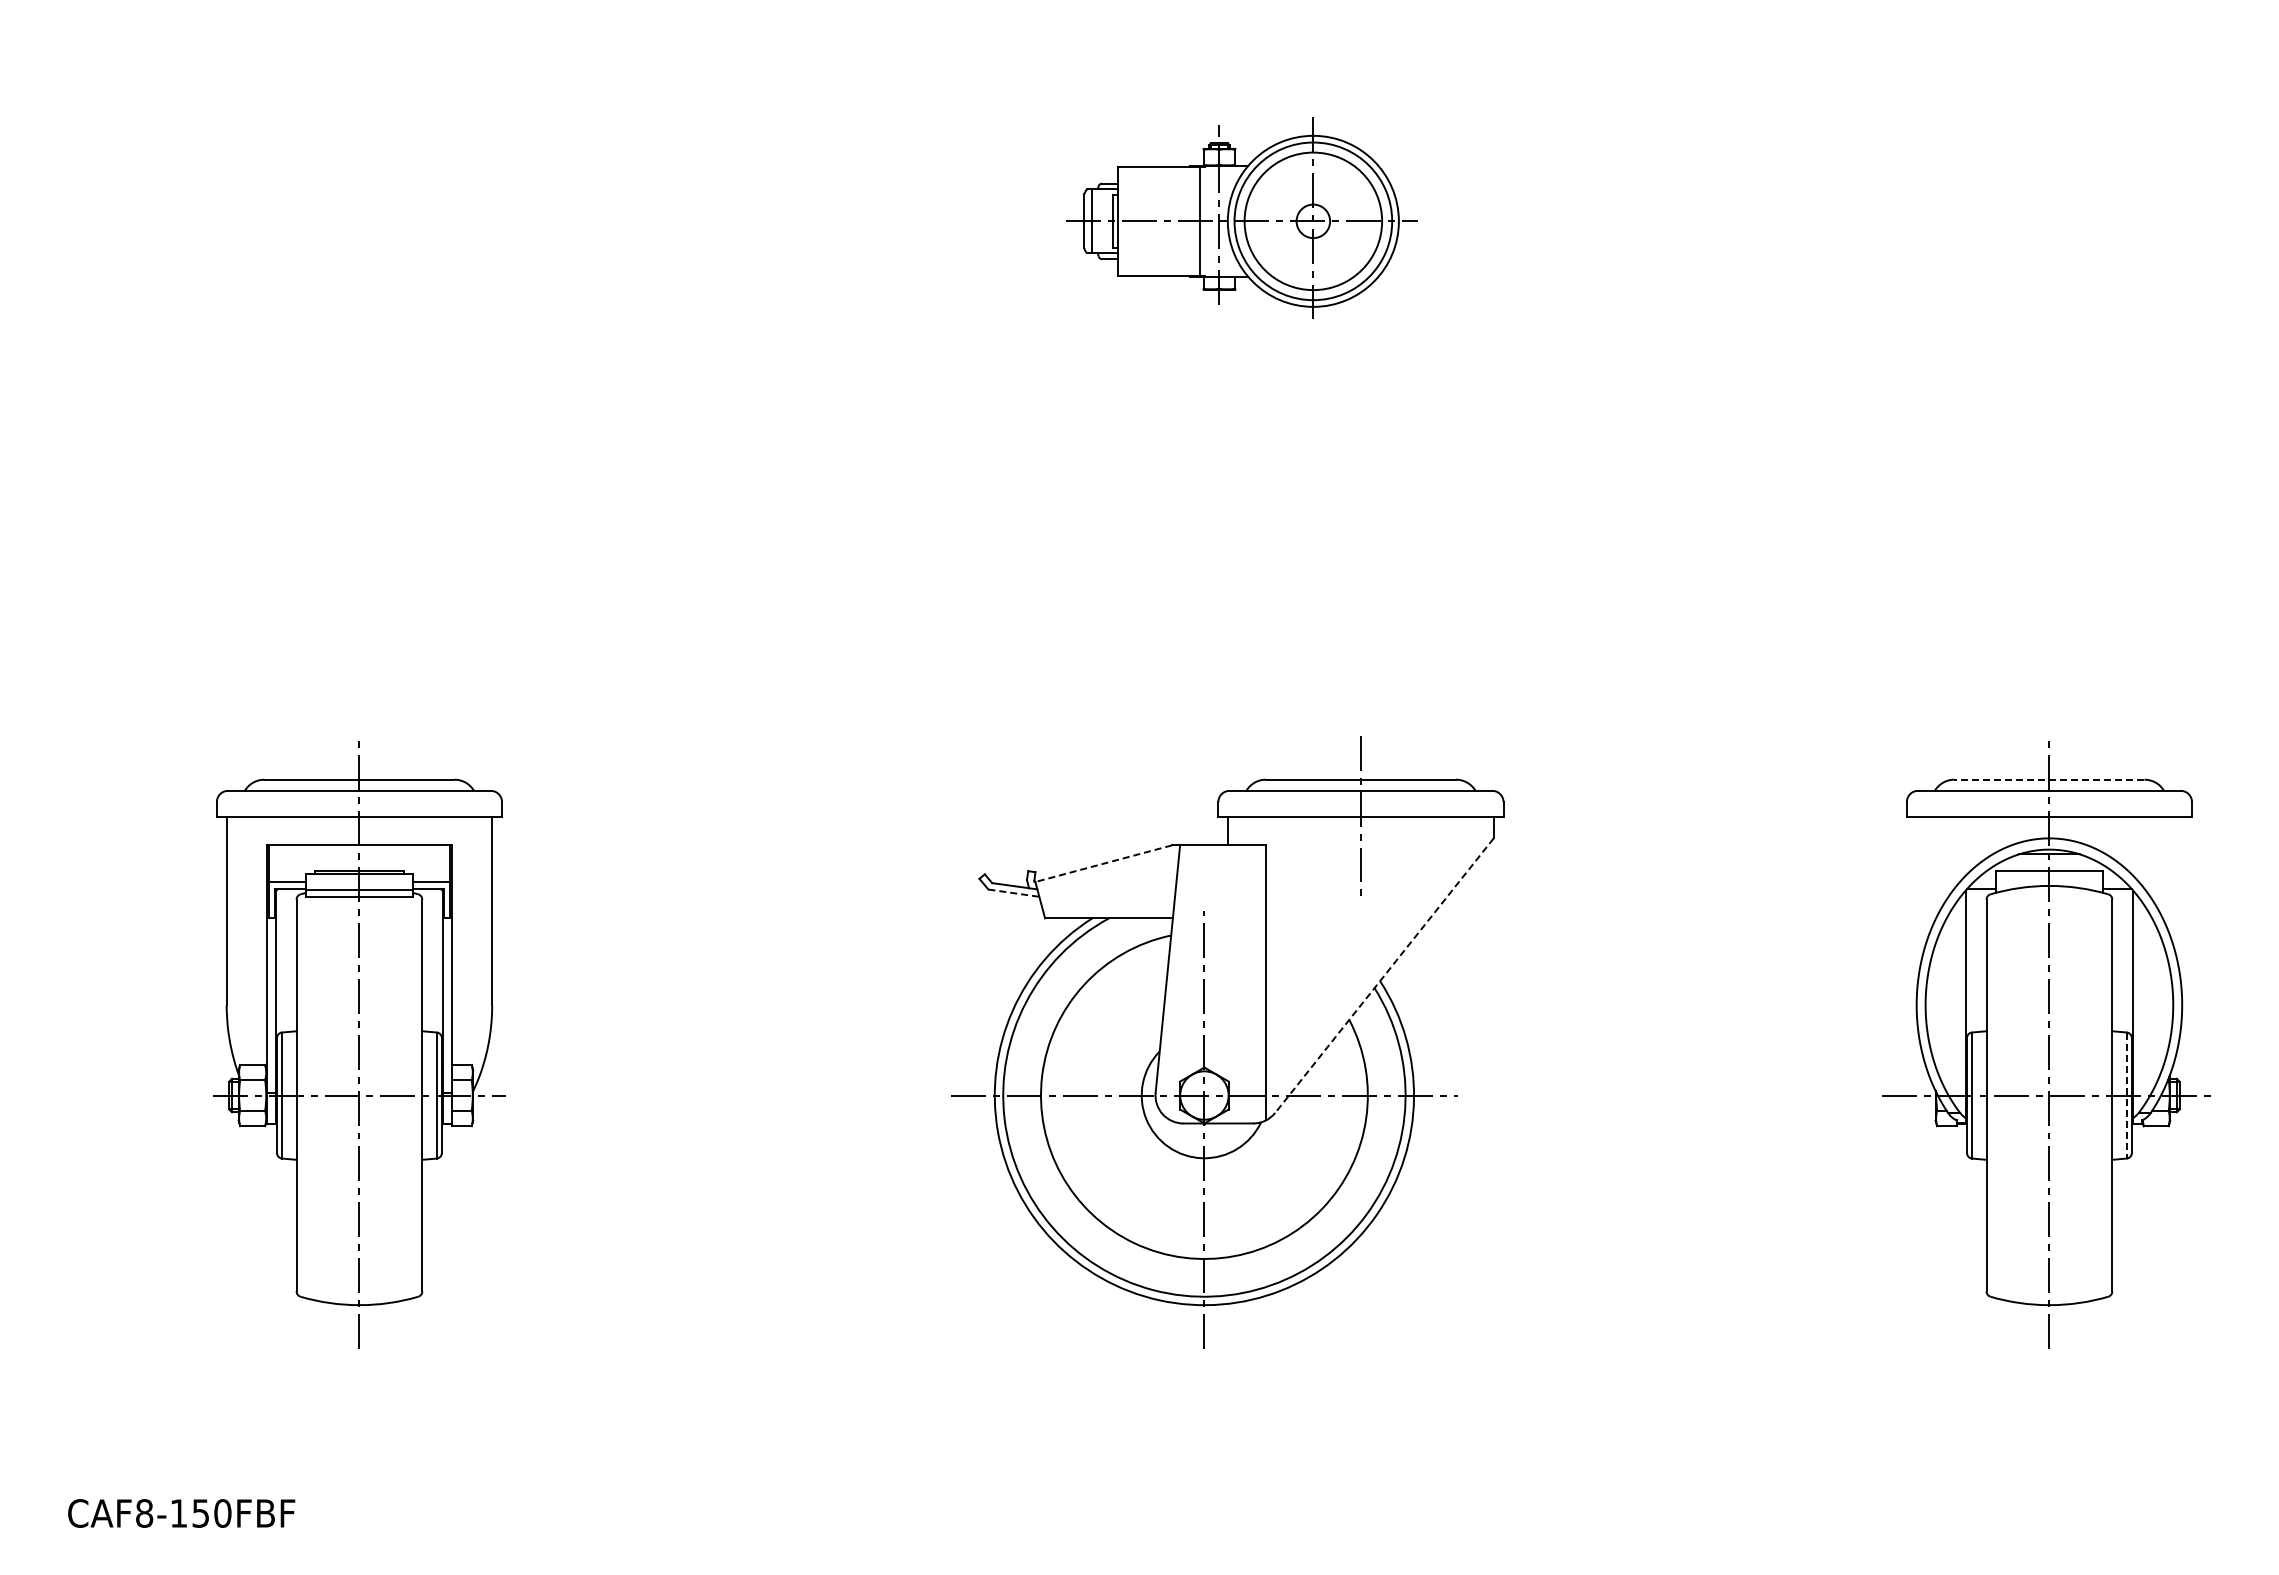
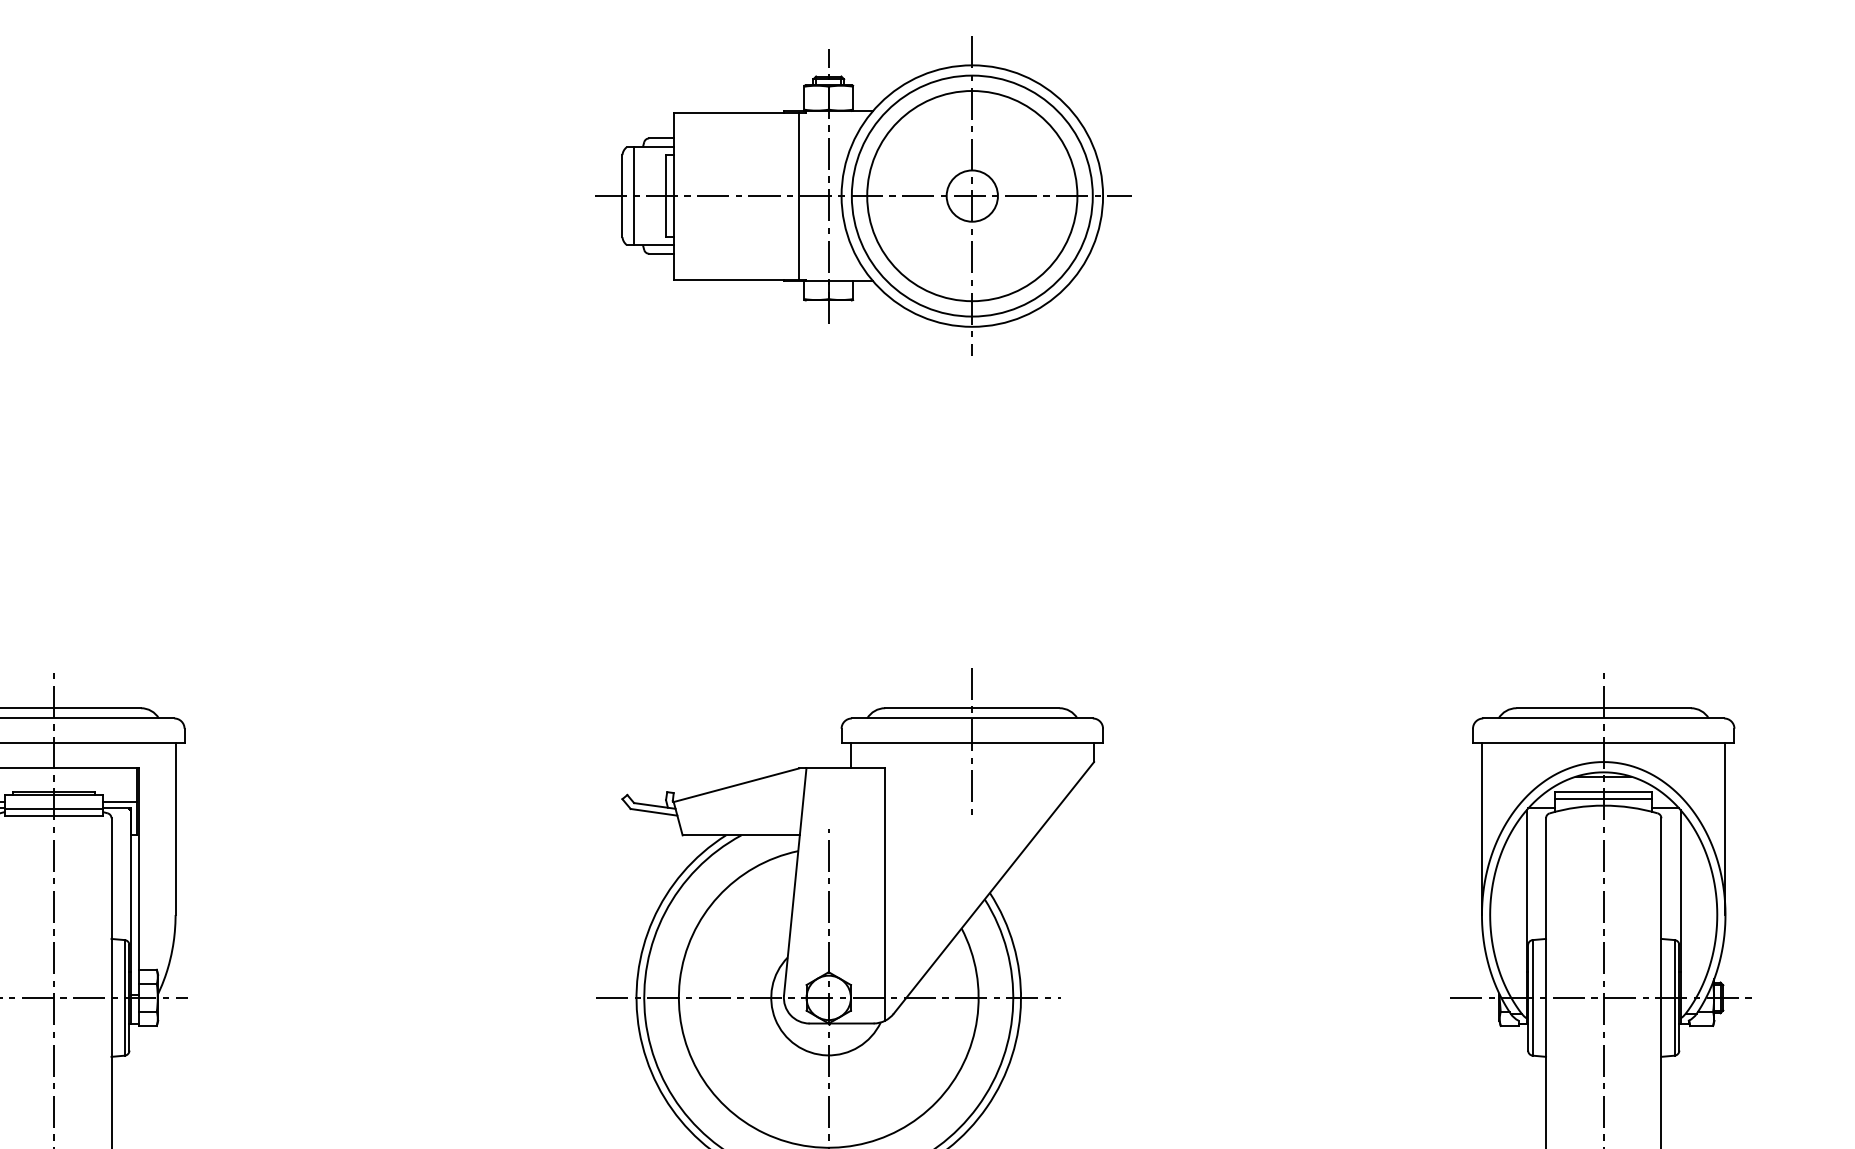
part: (1241, 221) -> (862, 196), size x1.67
line: (2048, 779) -> (1602, 708), dashed -> solid
line: (1103, 863) -> (736, 785), dashed -> solid
line: (2049, 878) -> (1603, 798), added
line: (1013, 893) -> (653, 812), dashed -> solid
line: (1916, 911) -> (1481, 829), added
line: (2182, 911) -> (1725, 829), added
line: (1384, 976) -> (993, 888), dashed -> solid
line: (2126, 1096) -> (1674, 998), dashed -> solid

